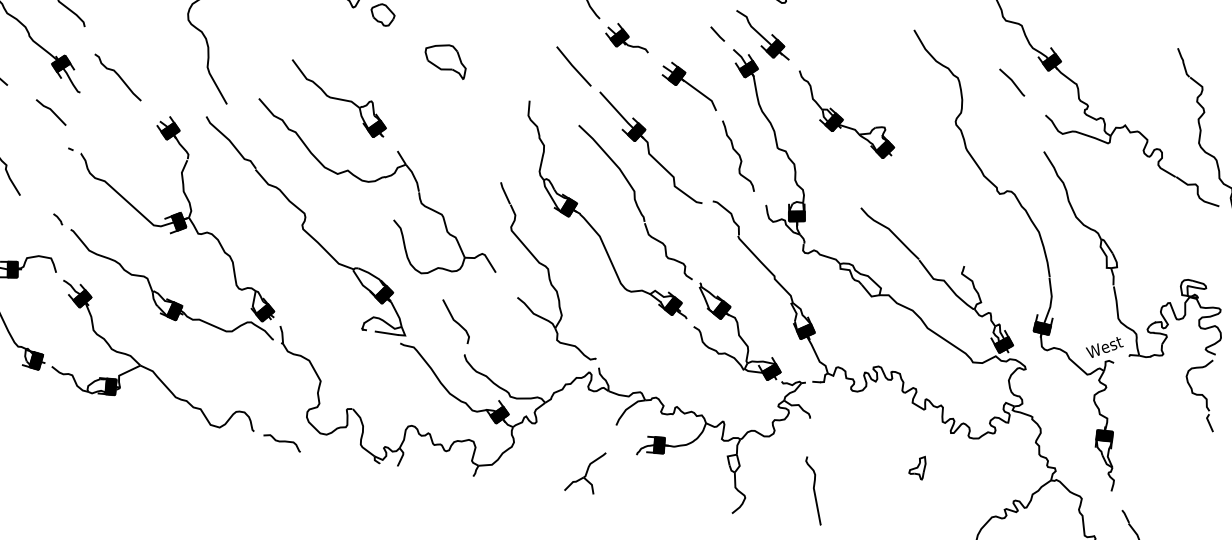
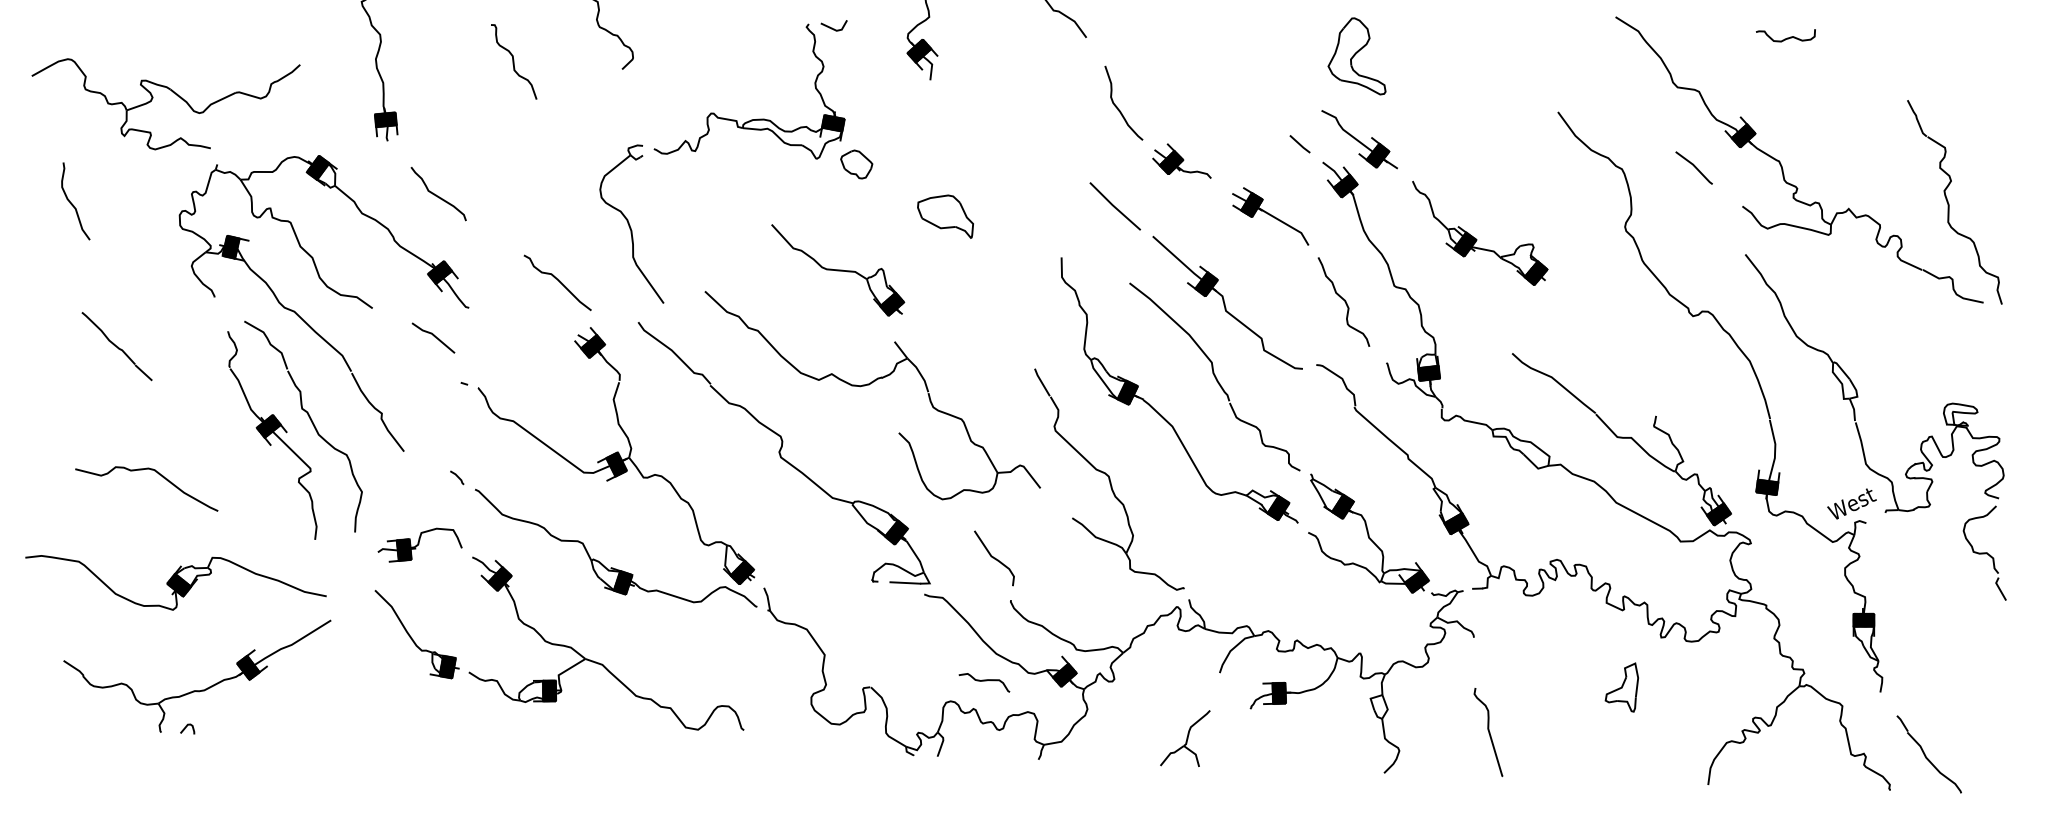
curve: (118, 76) -> (558, 281), moved
part: (339, 99) -> (838, 270), moved
curve: (282, 442) -> (984, 681), moved
part: (917, 467) -> (1621, 687), size x1.6

